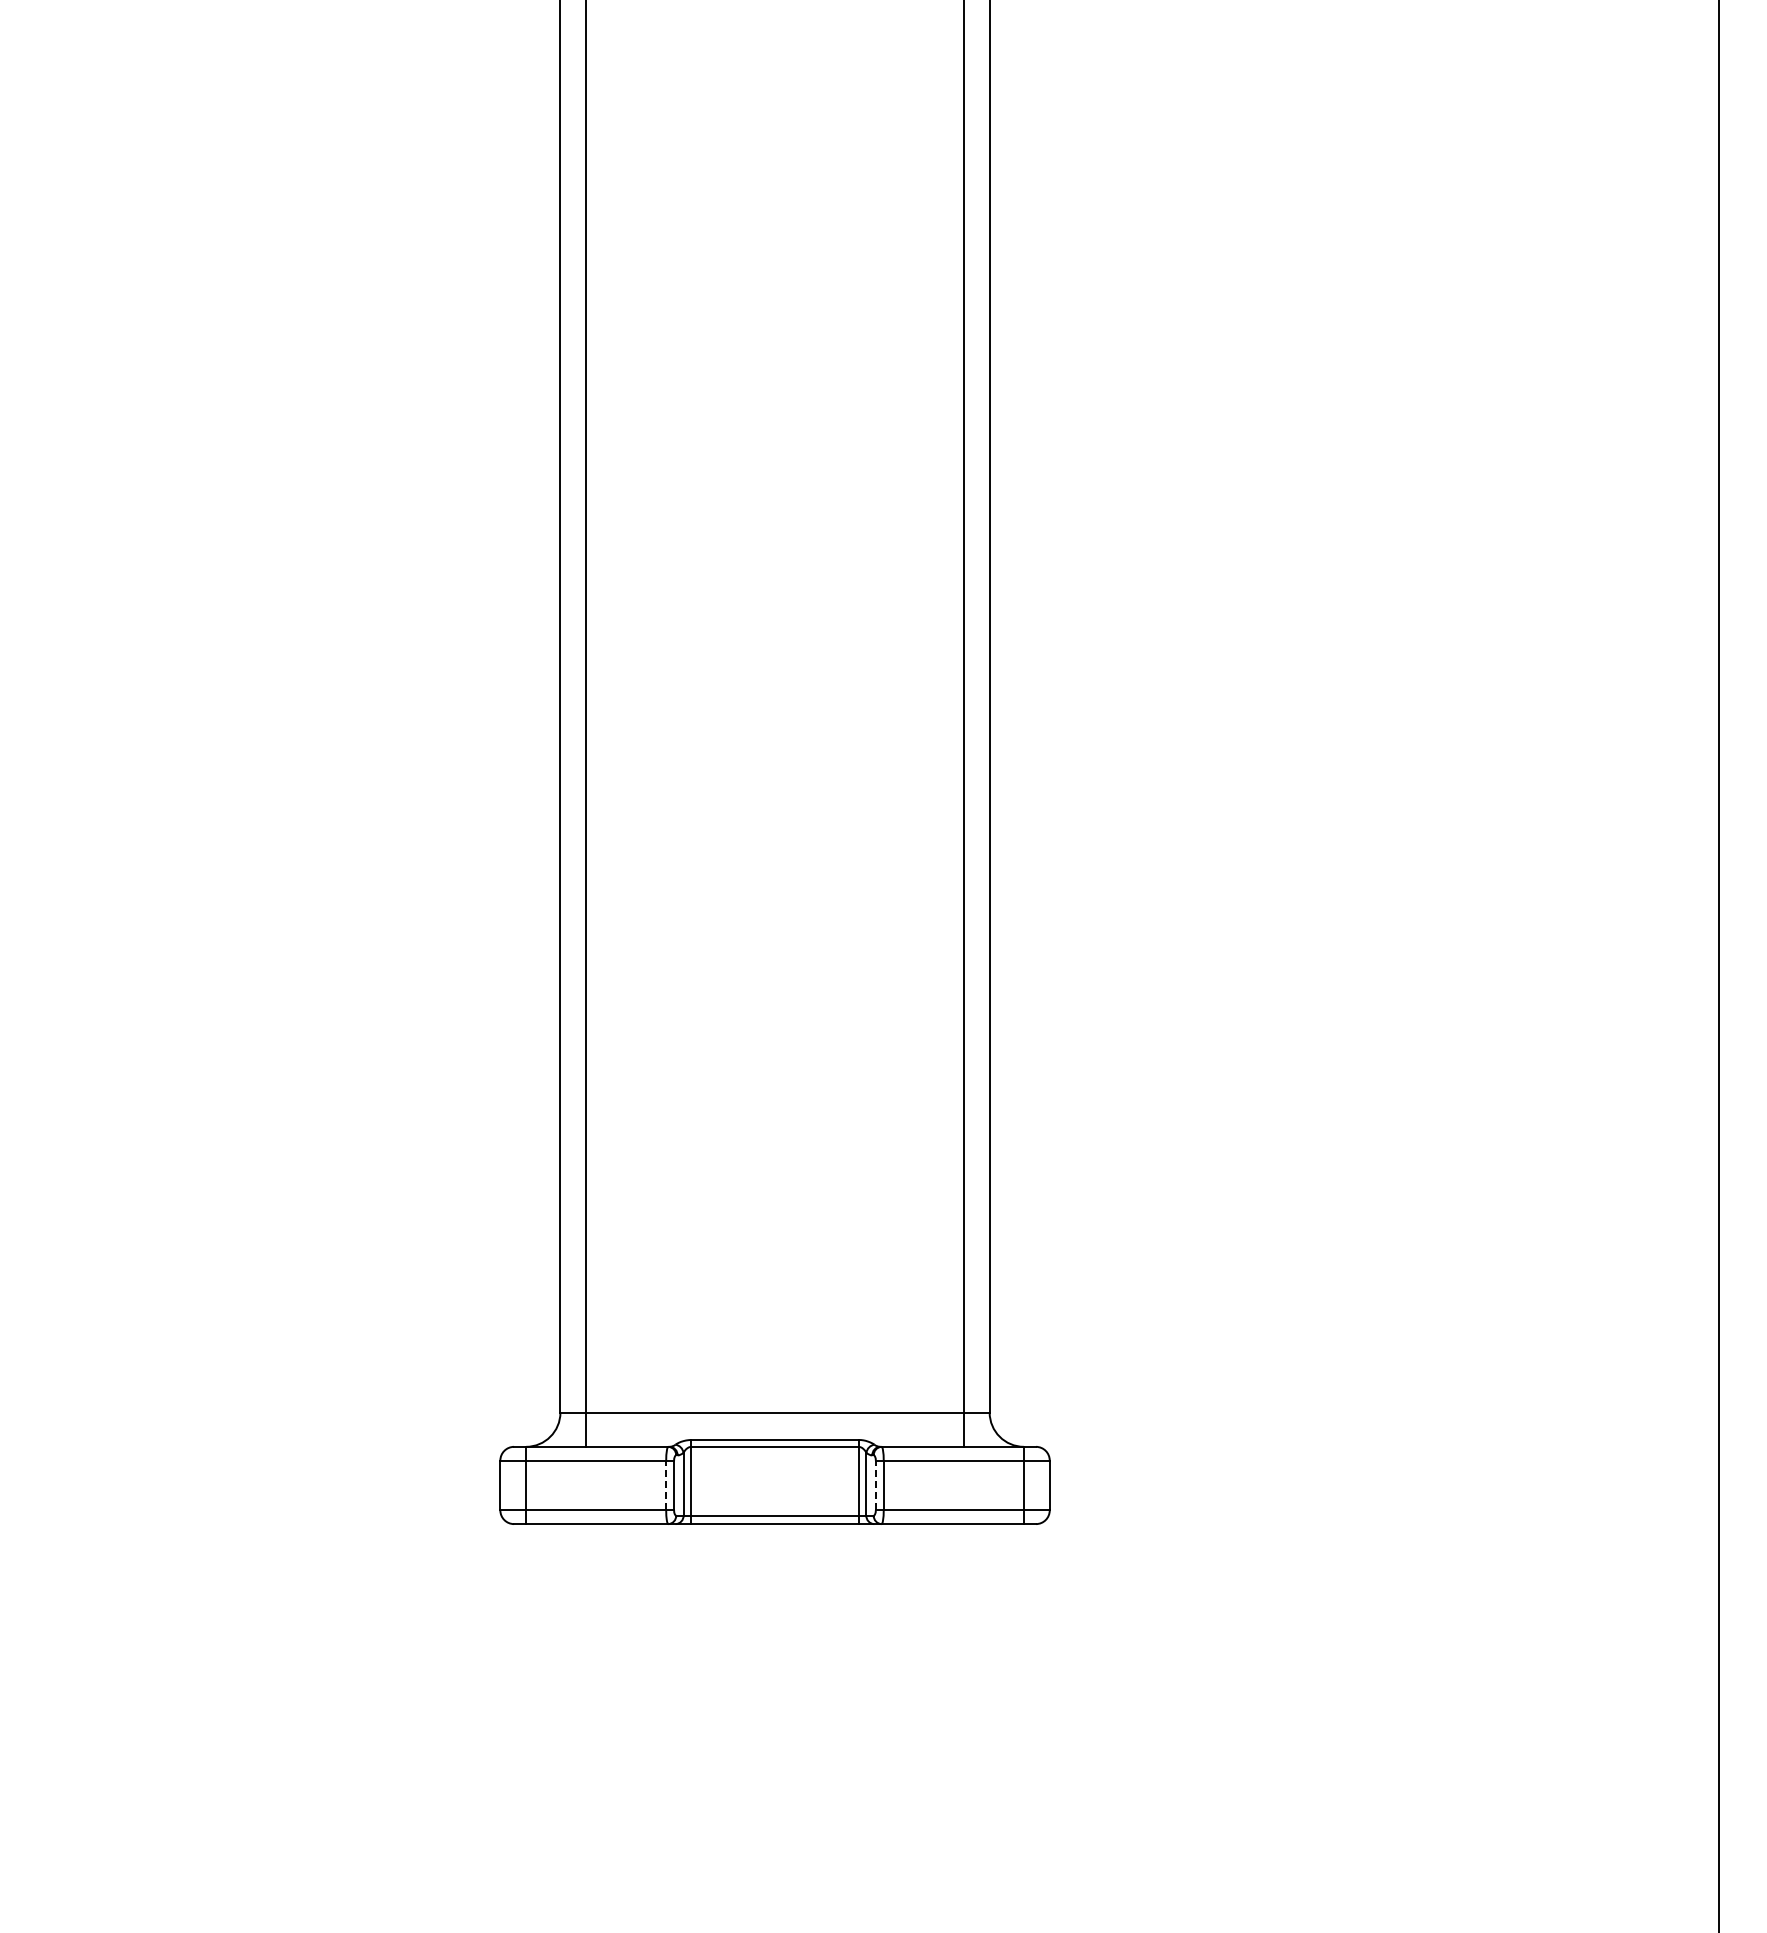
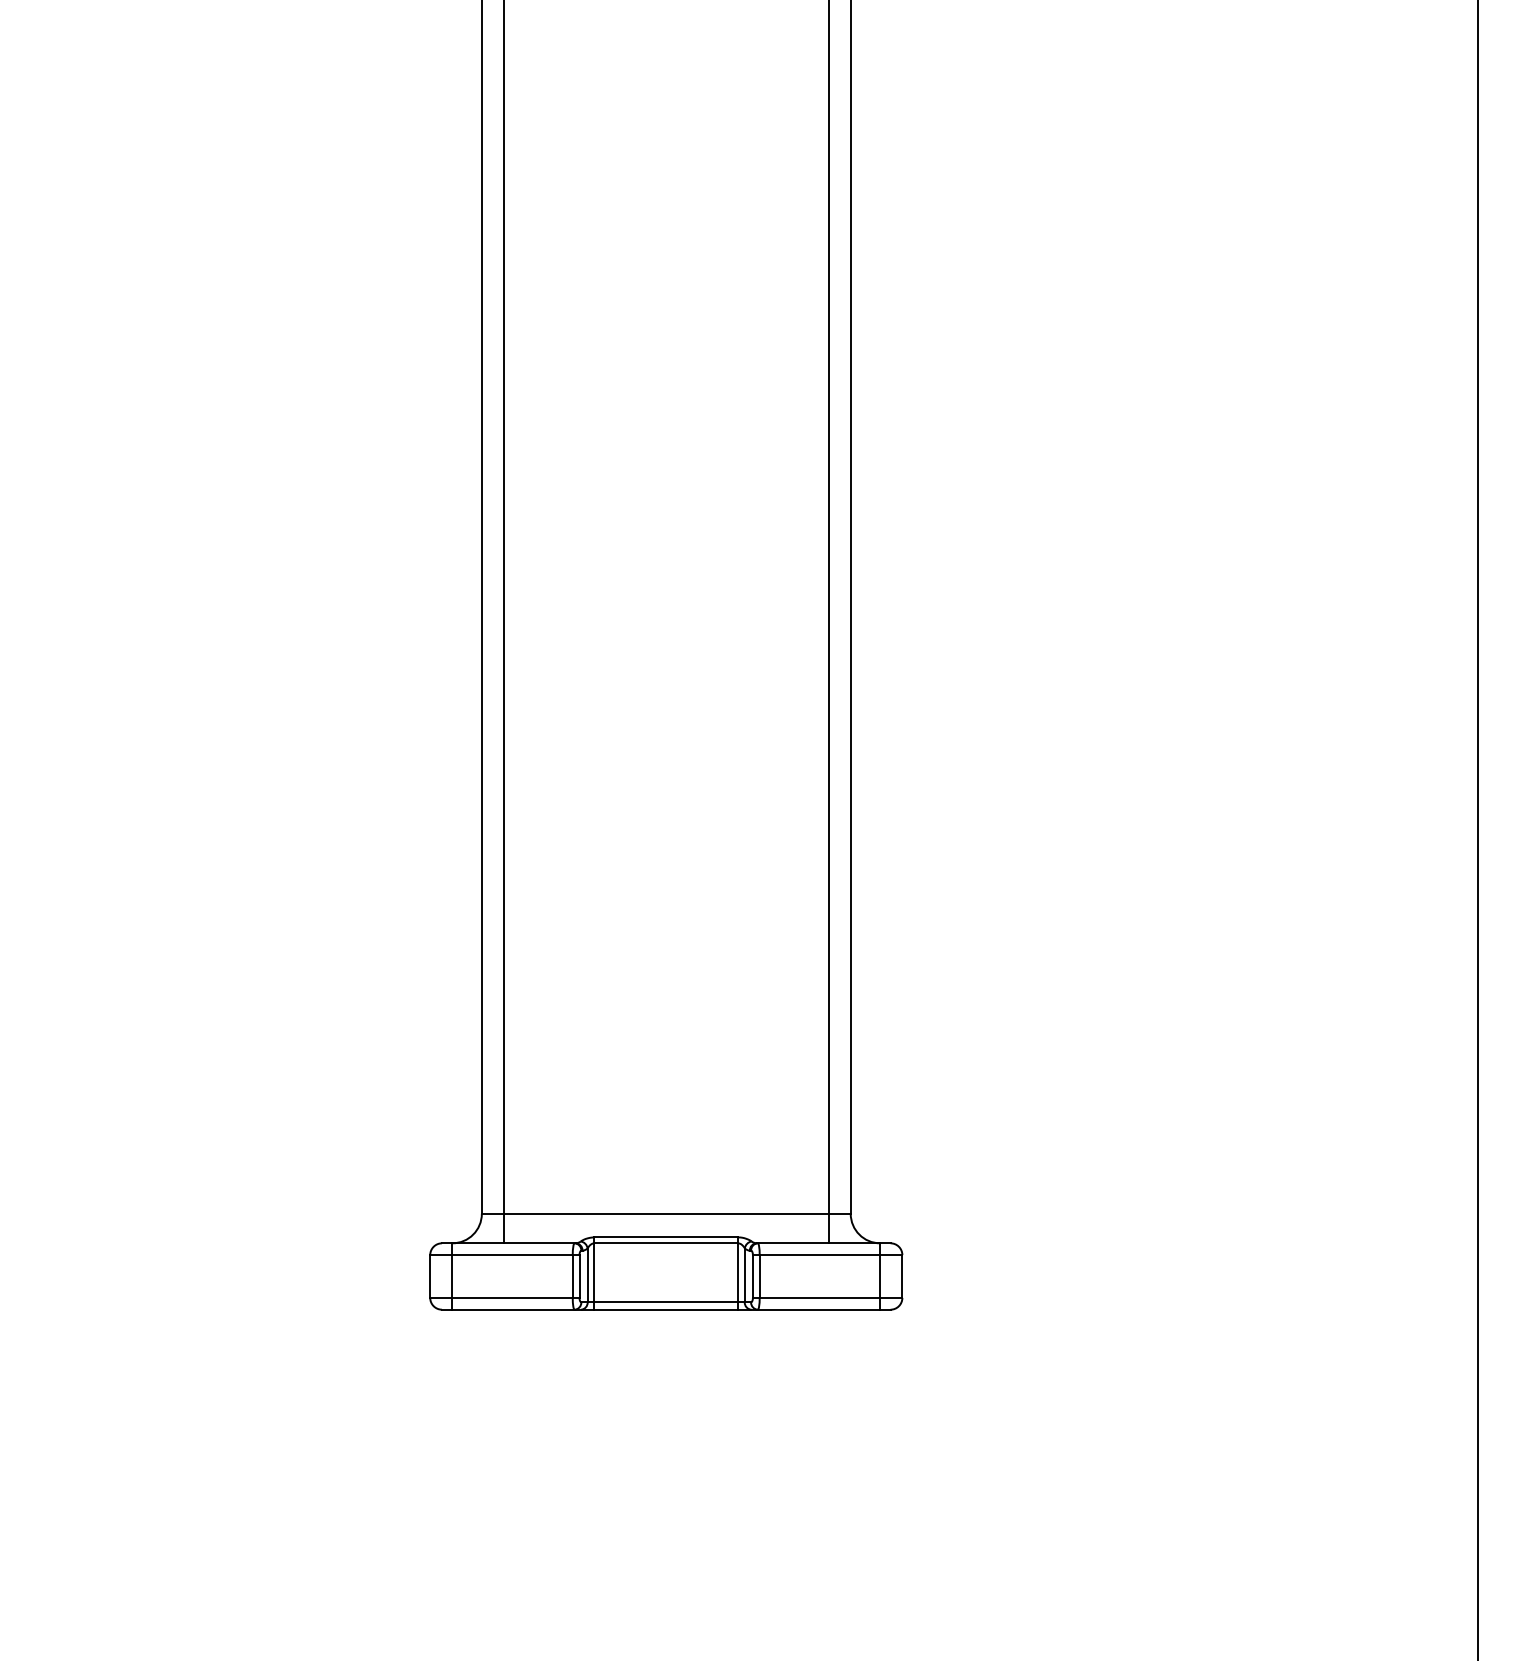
line: (666, 1485) -> (573, 1276), dashed -> solid
line: (875, 1485) -> (752, 1276), dashed -> solid

